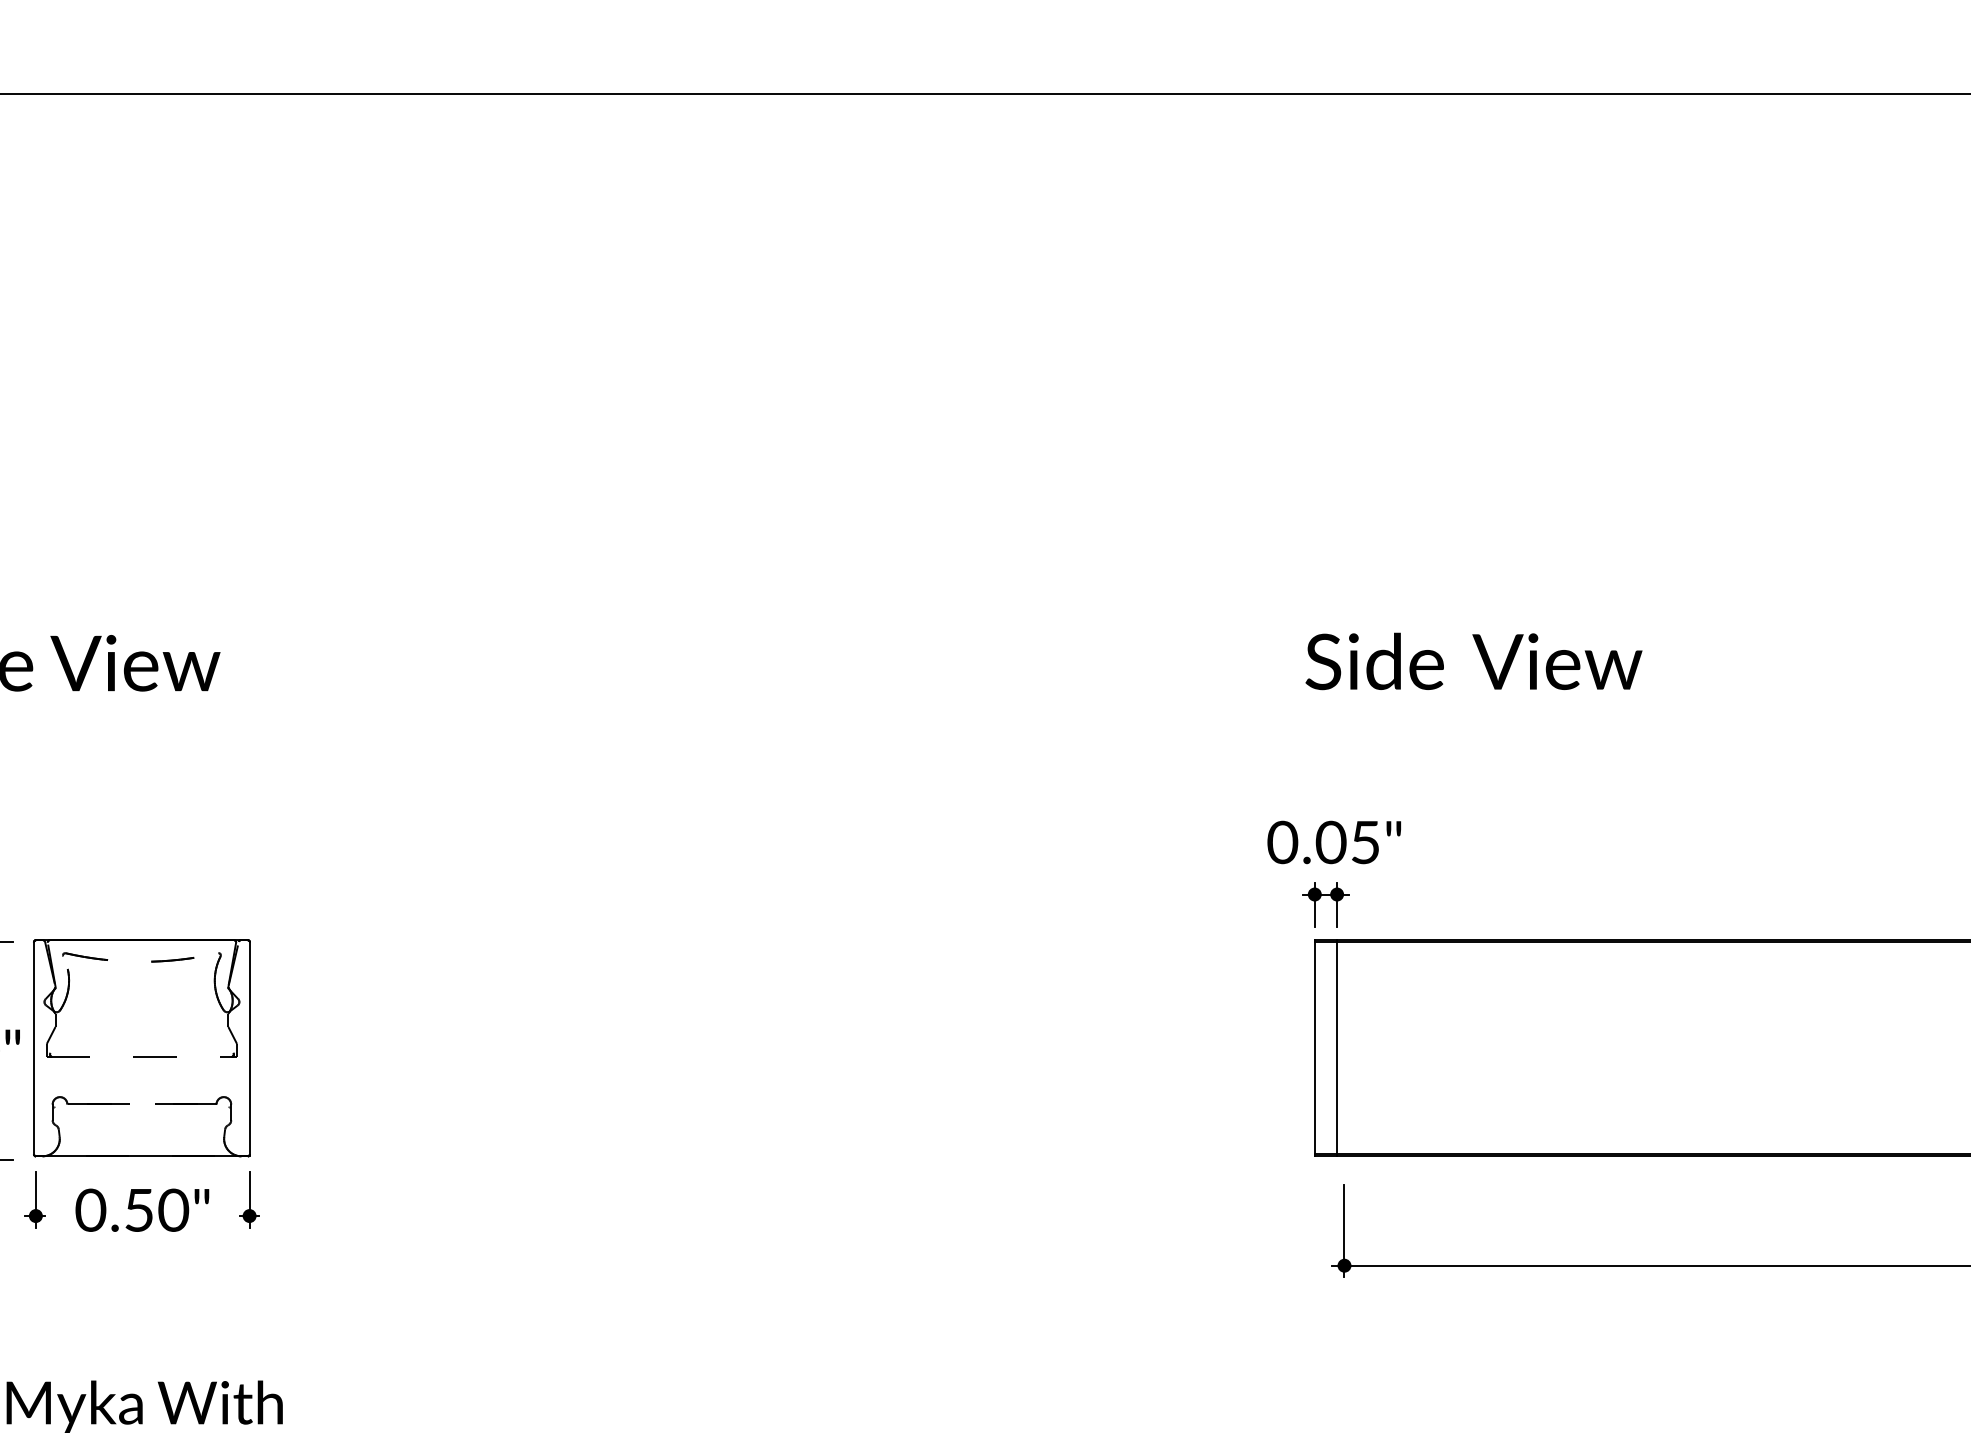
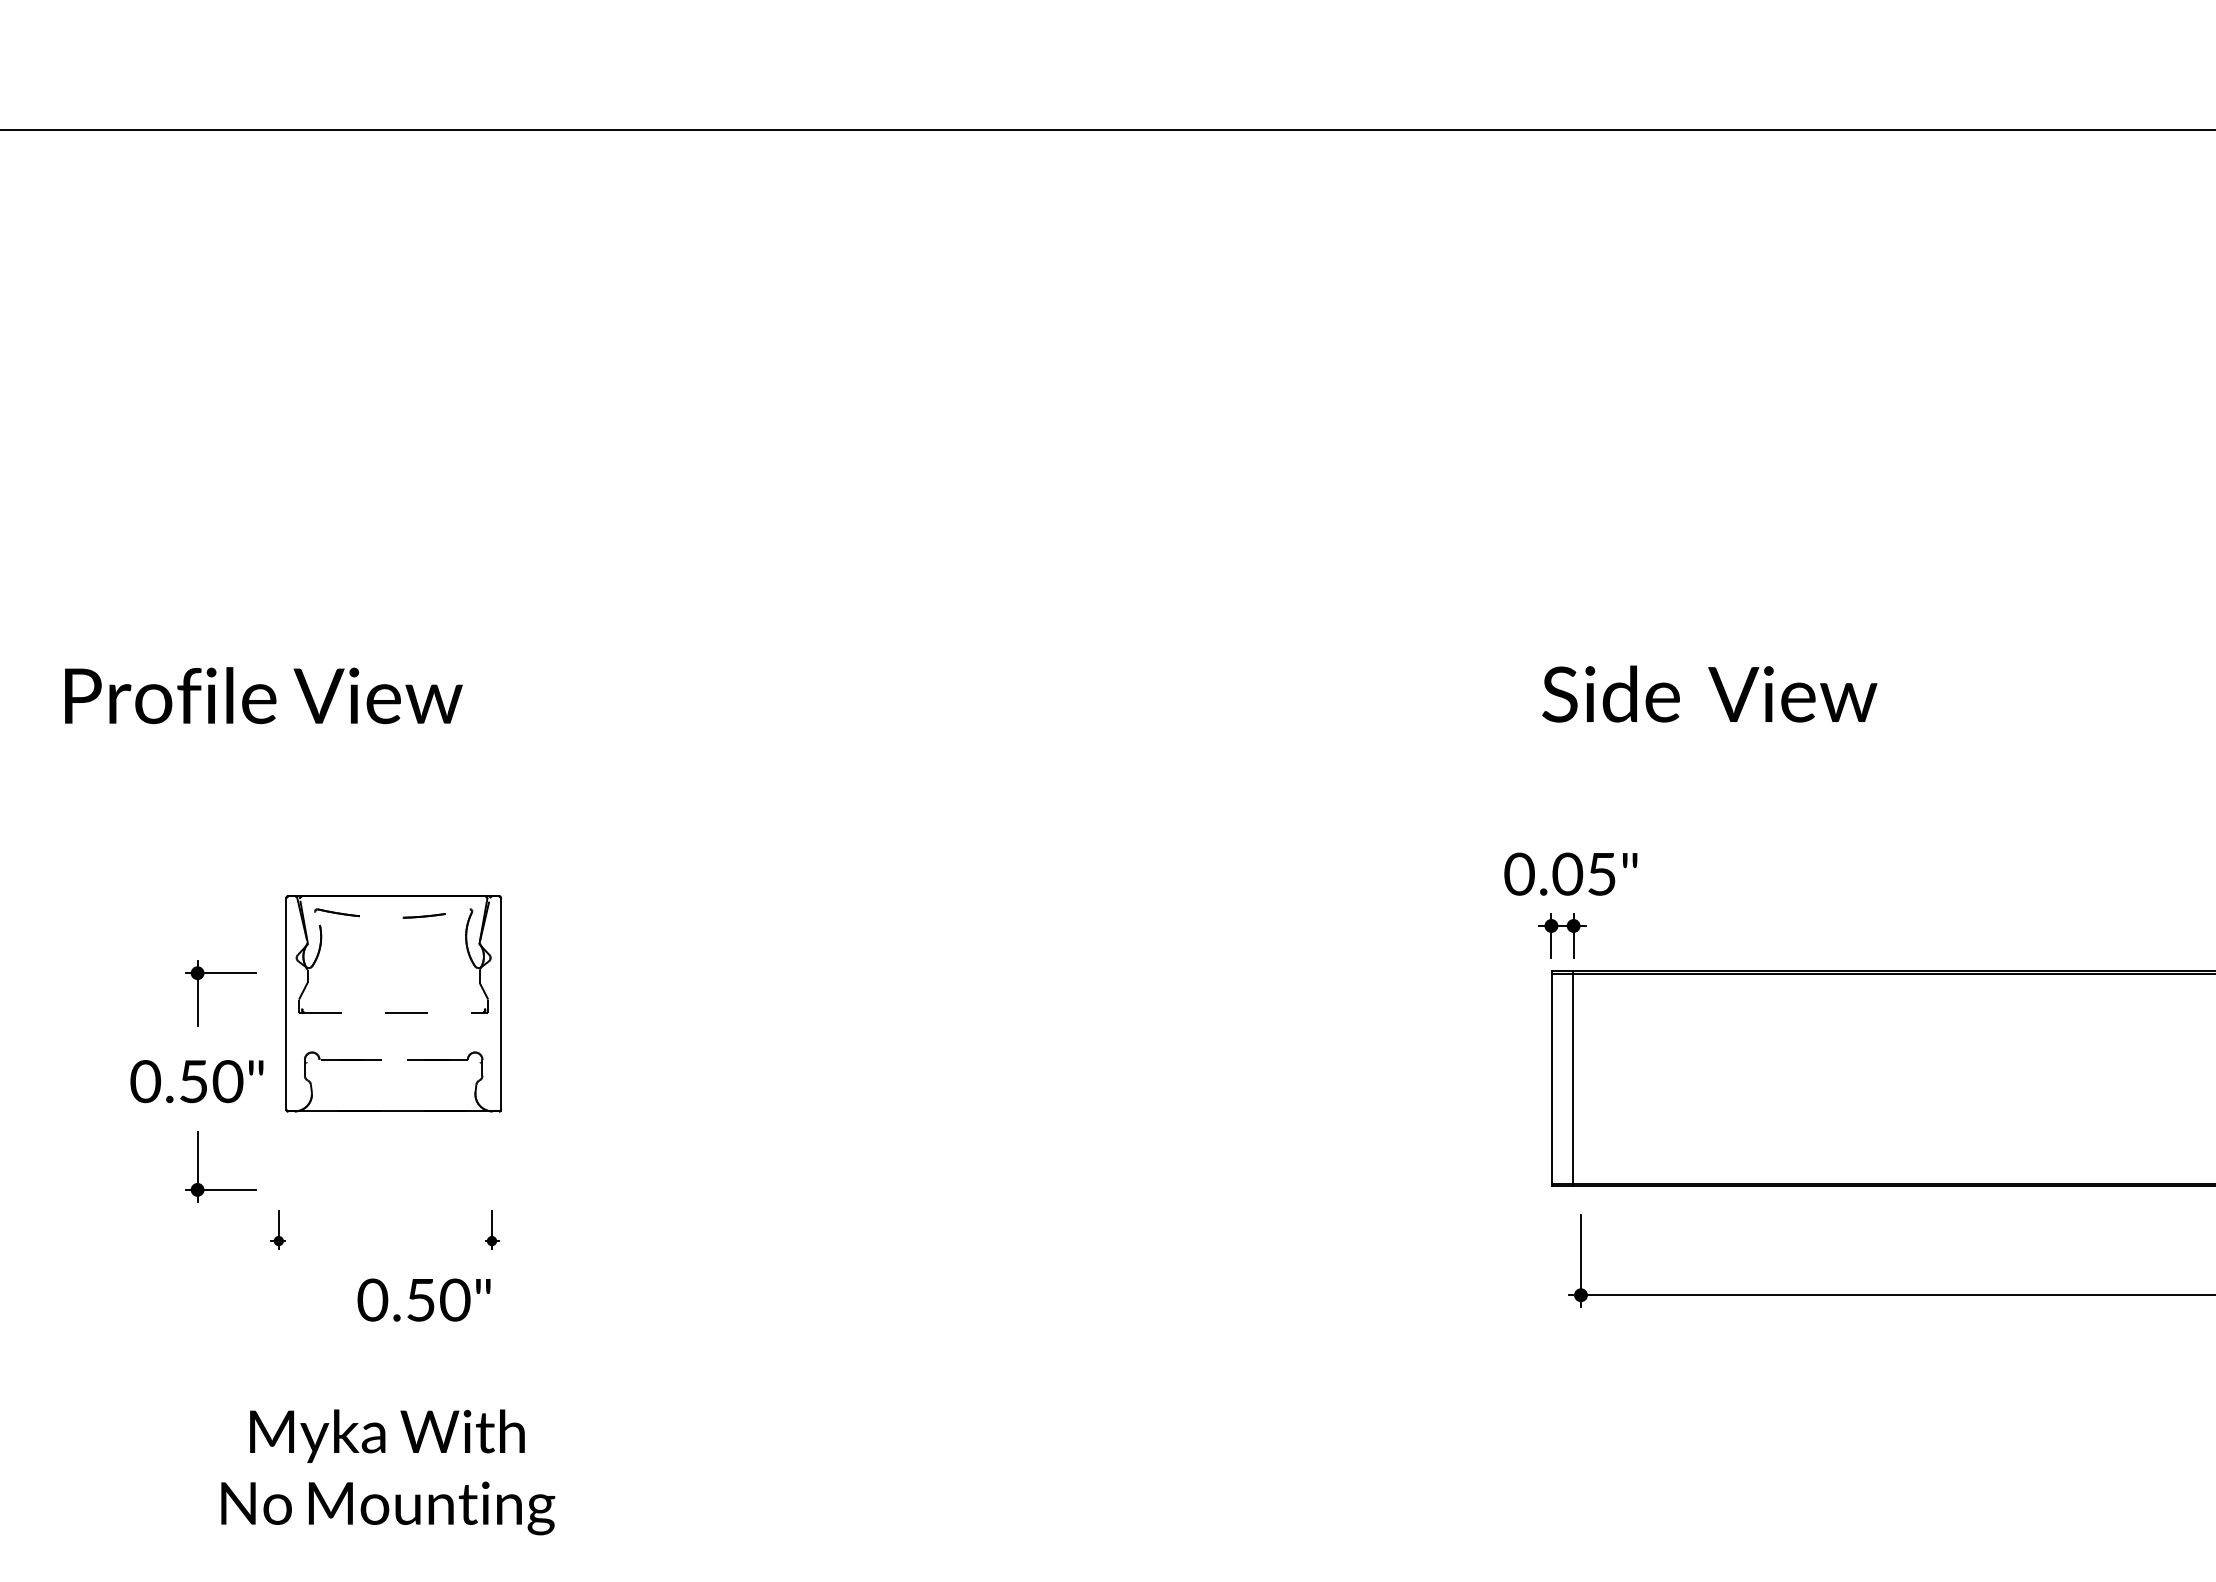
part: (141, 1047) -> (393, 1003), moved
part: (34, 1199) -> (277, 1229), size x0.7
part: (250, 1199) -> (492, 1229), size x0.7
text: (141, 1209) -> (423, 1299), moved

